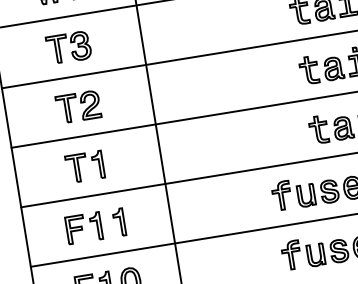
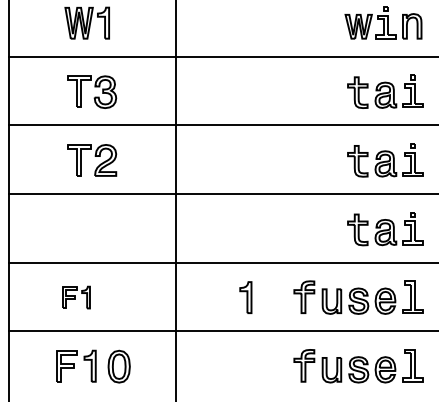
part: (78, 167) -> (81, 228), removed
part: (119, 222) -> (245, 297), moved
part: (84, 228) -> (76, 297), size x0.7

